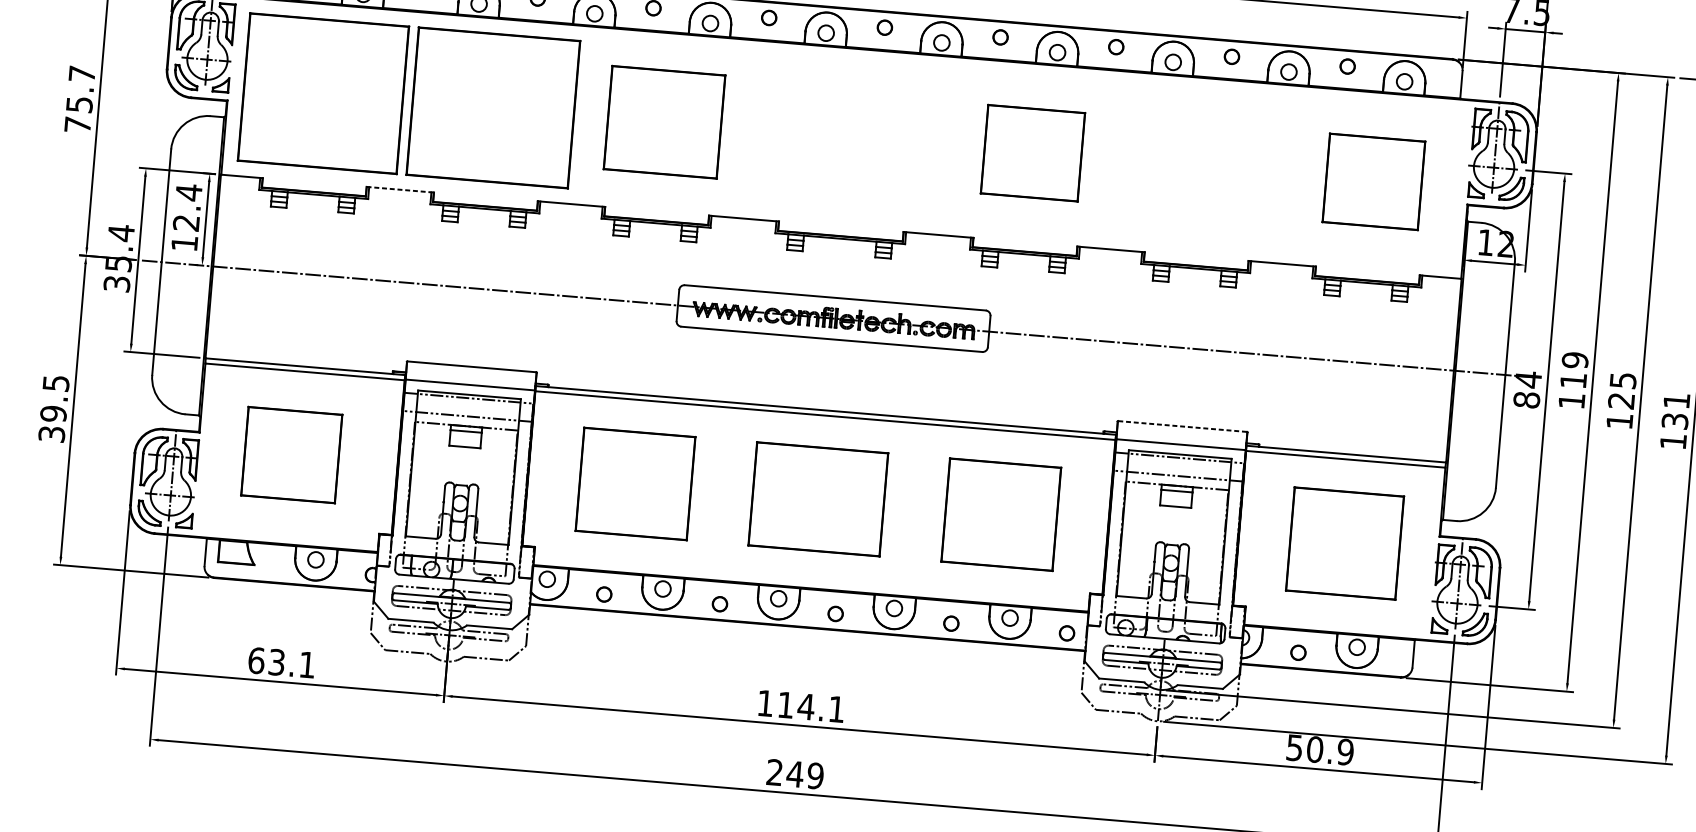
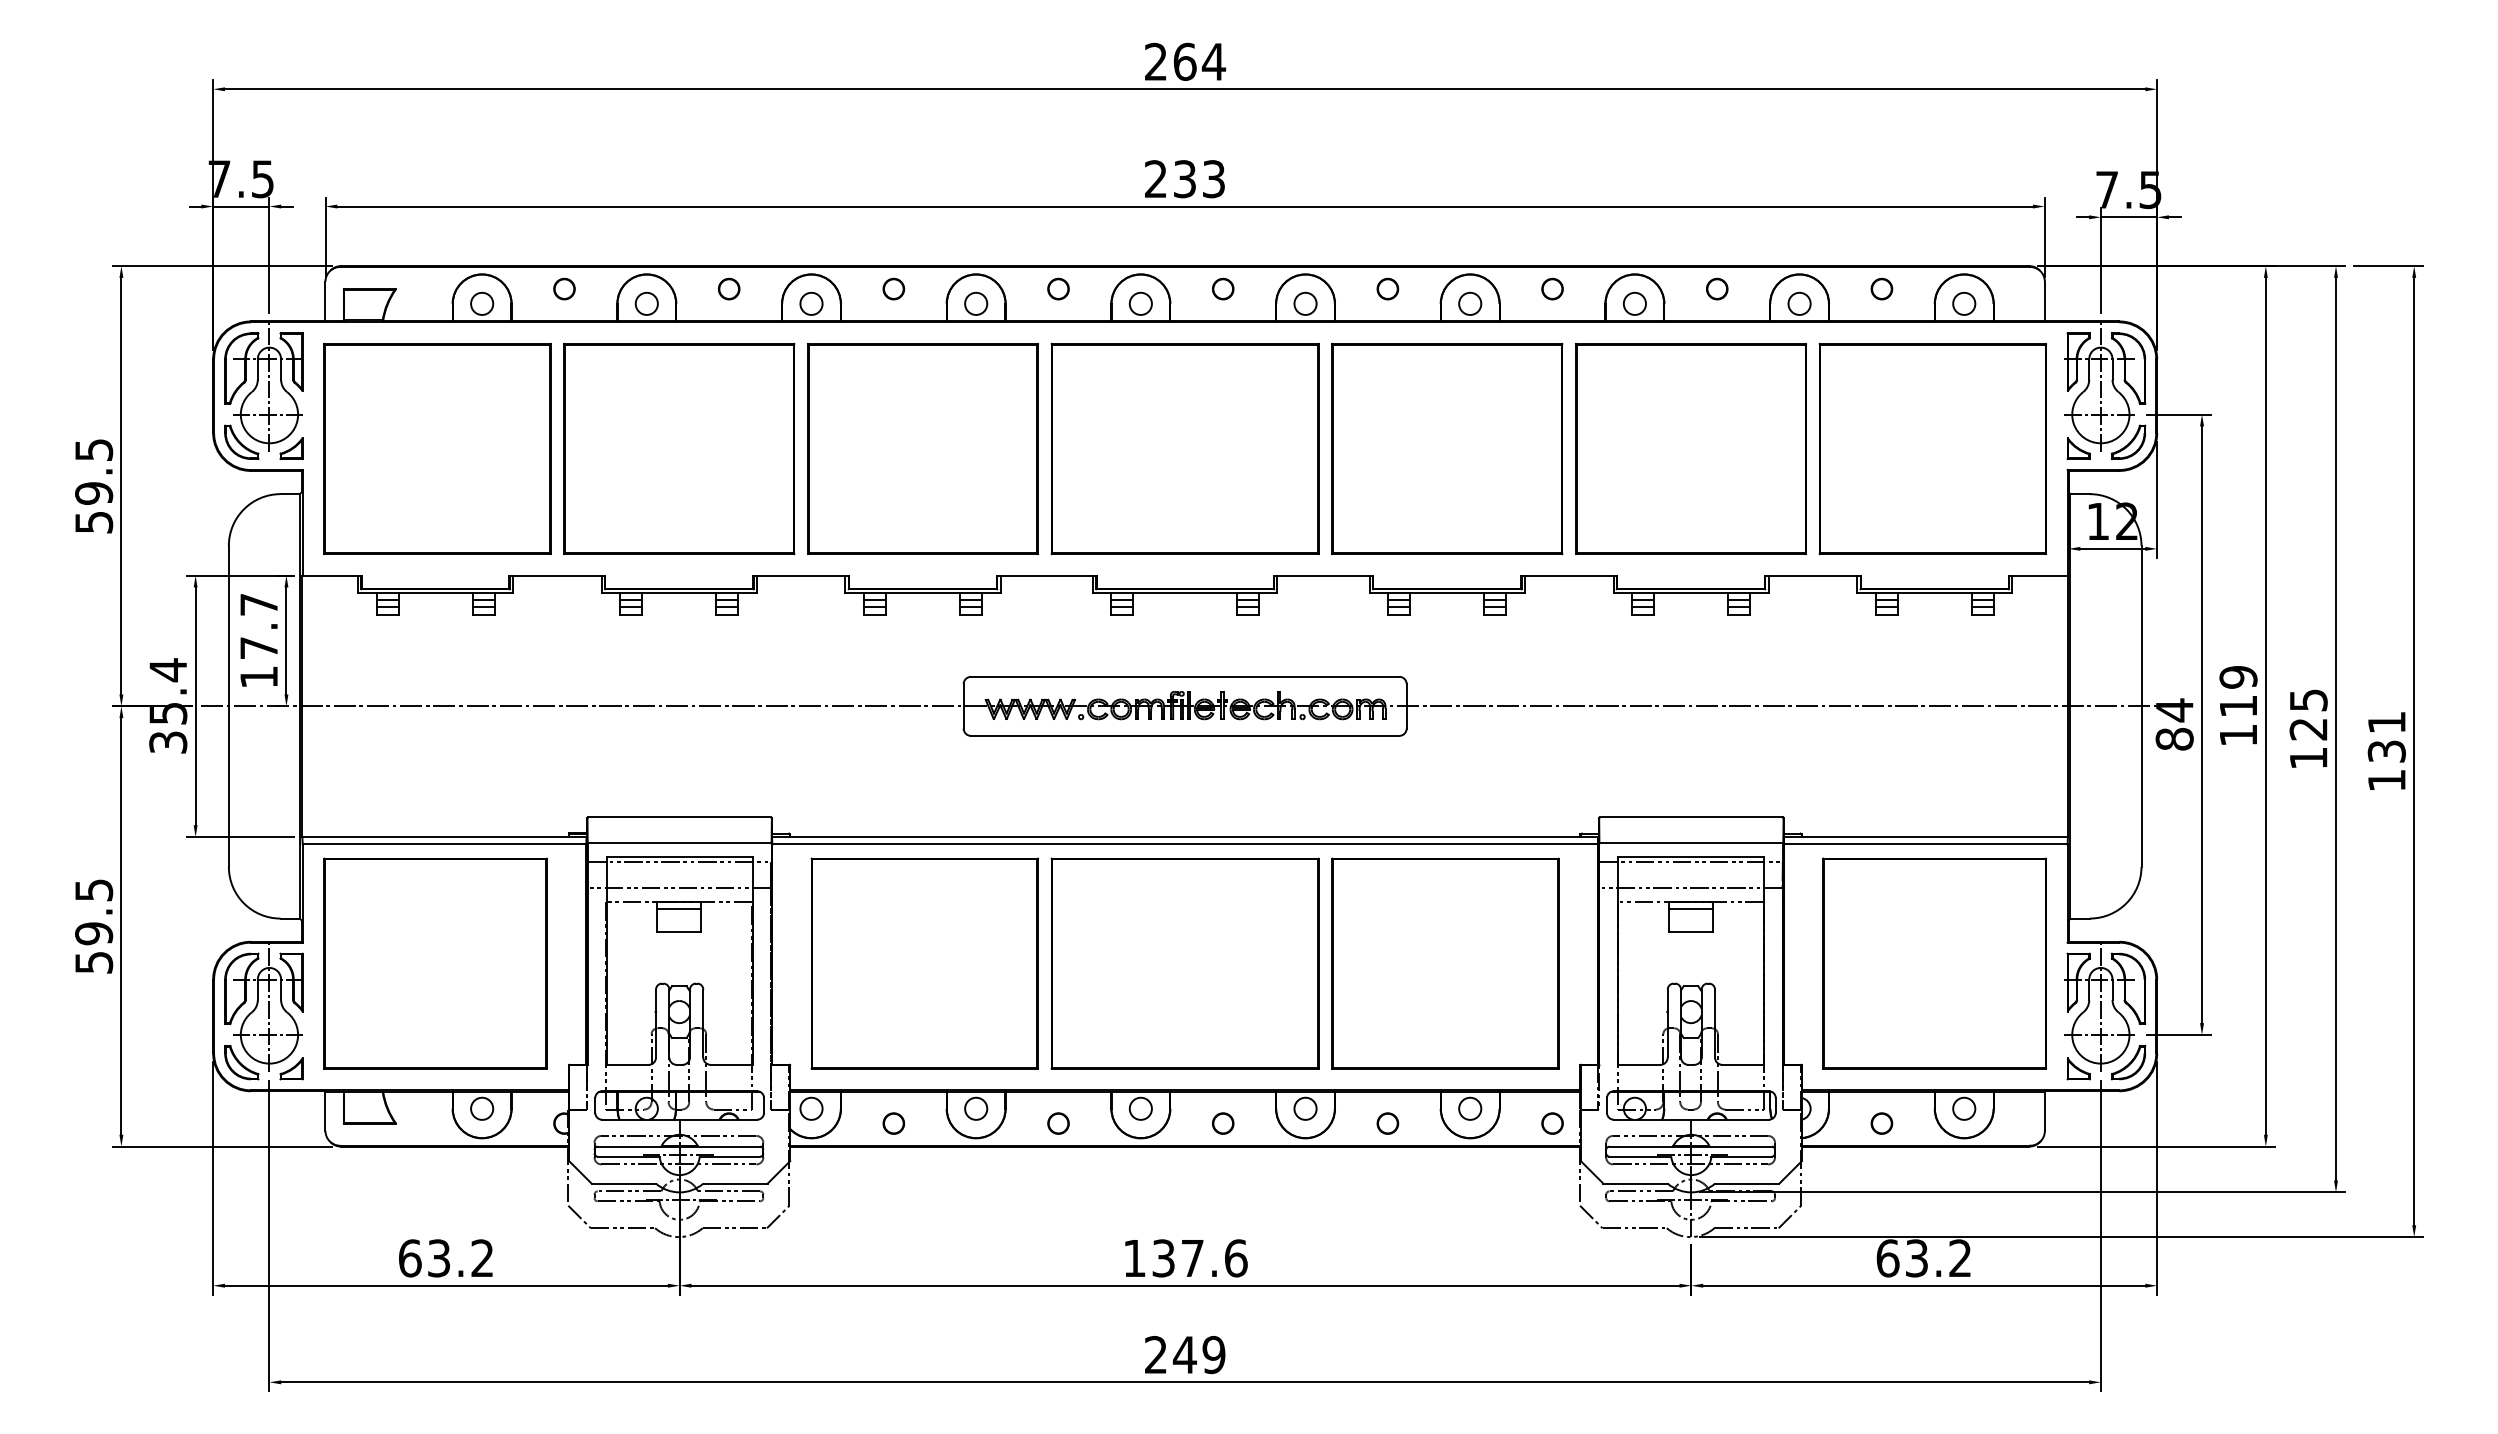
text: (80, 99) -> (94, 486), 75.7 -> 59.5
part: (664, 121) -> (922, 448), size x1.43
part: (848, 137) -> (1184, 448), added
part: (1033, 152) -> (1447, 448), size x1.67
part: (1203, 167) -> (1690, 448), added
part: (1373, 181) -> (1932, 448), size x1.67
line: (400, 189) -> (557, 575), dashed -> solid
text: (187, 207) -> (258, 625), 12.4 -> 17.7
line: (1182, 426) -> (1691, 817), dashed -> solid
text: (51, 434) -> (93, 962), 39.5 -> 59.5
part: (291, 455) -> (435, 963), size x1.67
part: (635, 483) -> (924, 963), size x1.43
part: (817, 499) -> (1184, 963), size x1.43
part: (1001, 514) -> (1445, 963), size x1.43
part: (1344, 543) -> (1934, 963), size x1.43
text: (306, 664) -> (481, 1257), 63.1 -> 63.2
text: (811, 707) -> (1199, 1258), 114.1 -> 137.6
text: (1319, 750) -> (1923, 1258), 50.9 -> 63.2

